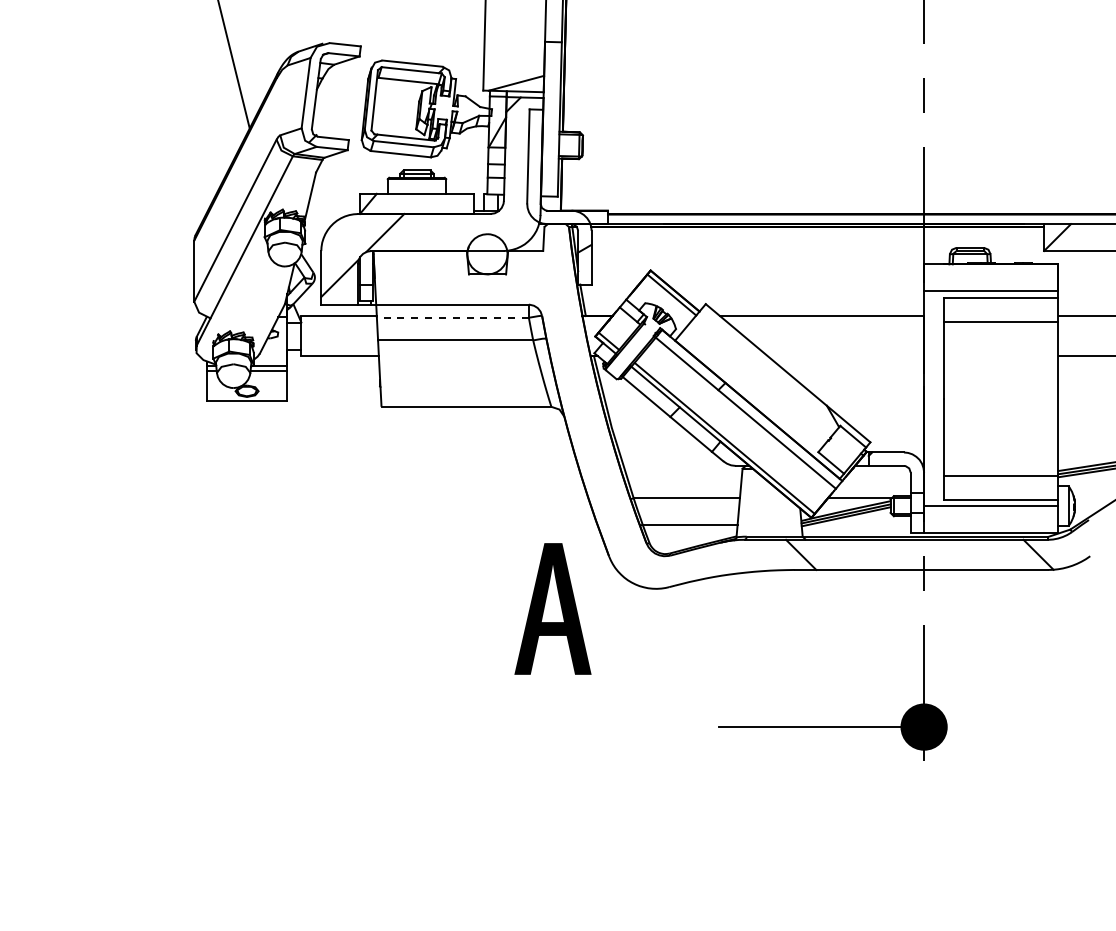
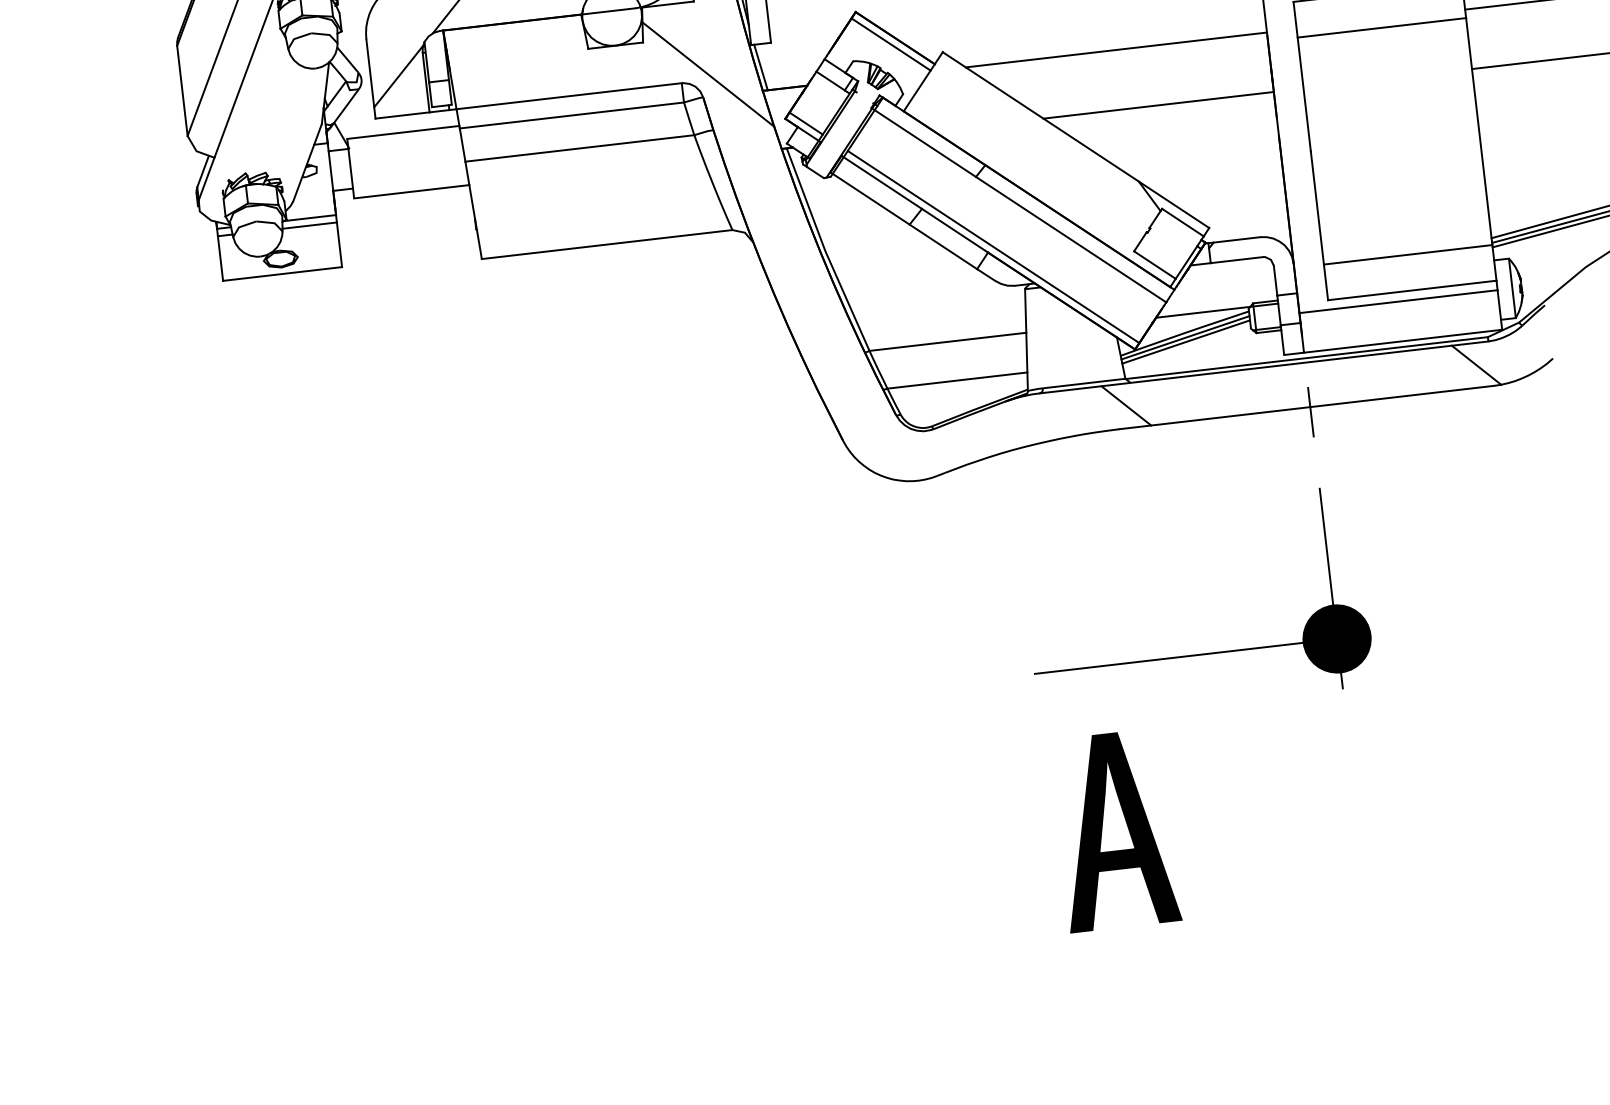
line: (547, 300) -> (708, 73), added
line: (452, 317) -> (571, 115), dashed -> solid
line: (846, 356) -> (1159, 105), added
part: (552, 608) -> (1114, 829), moved

